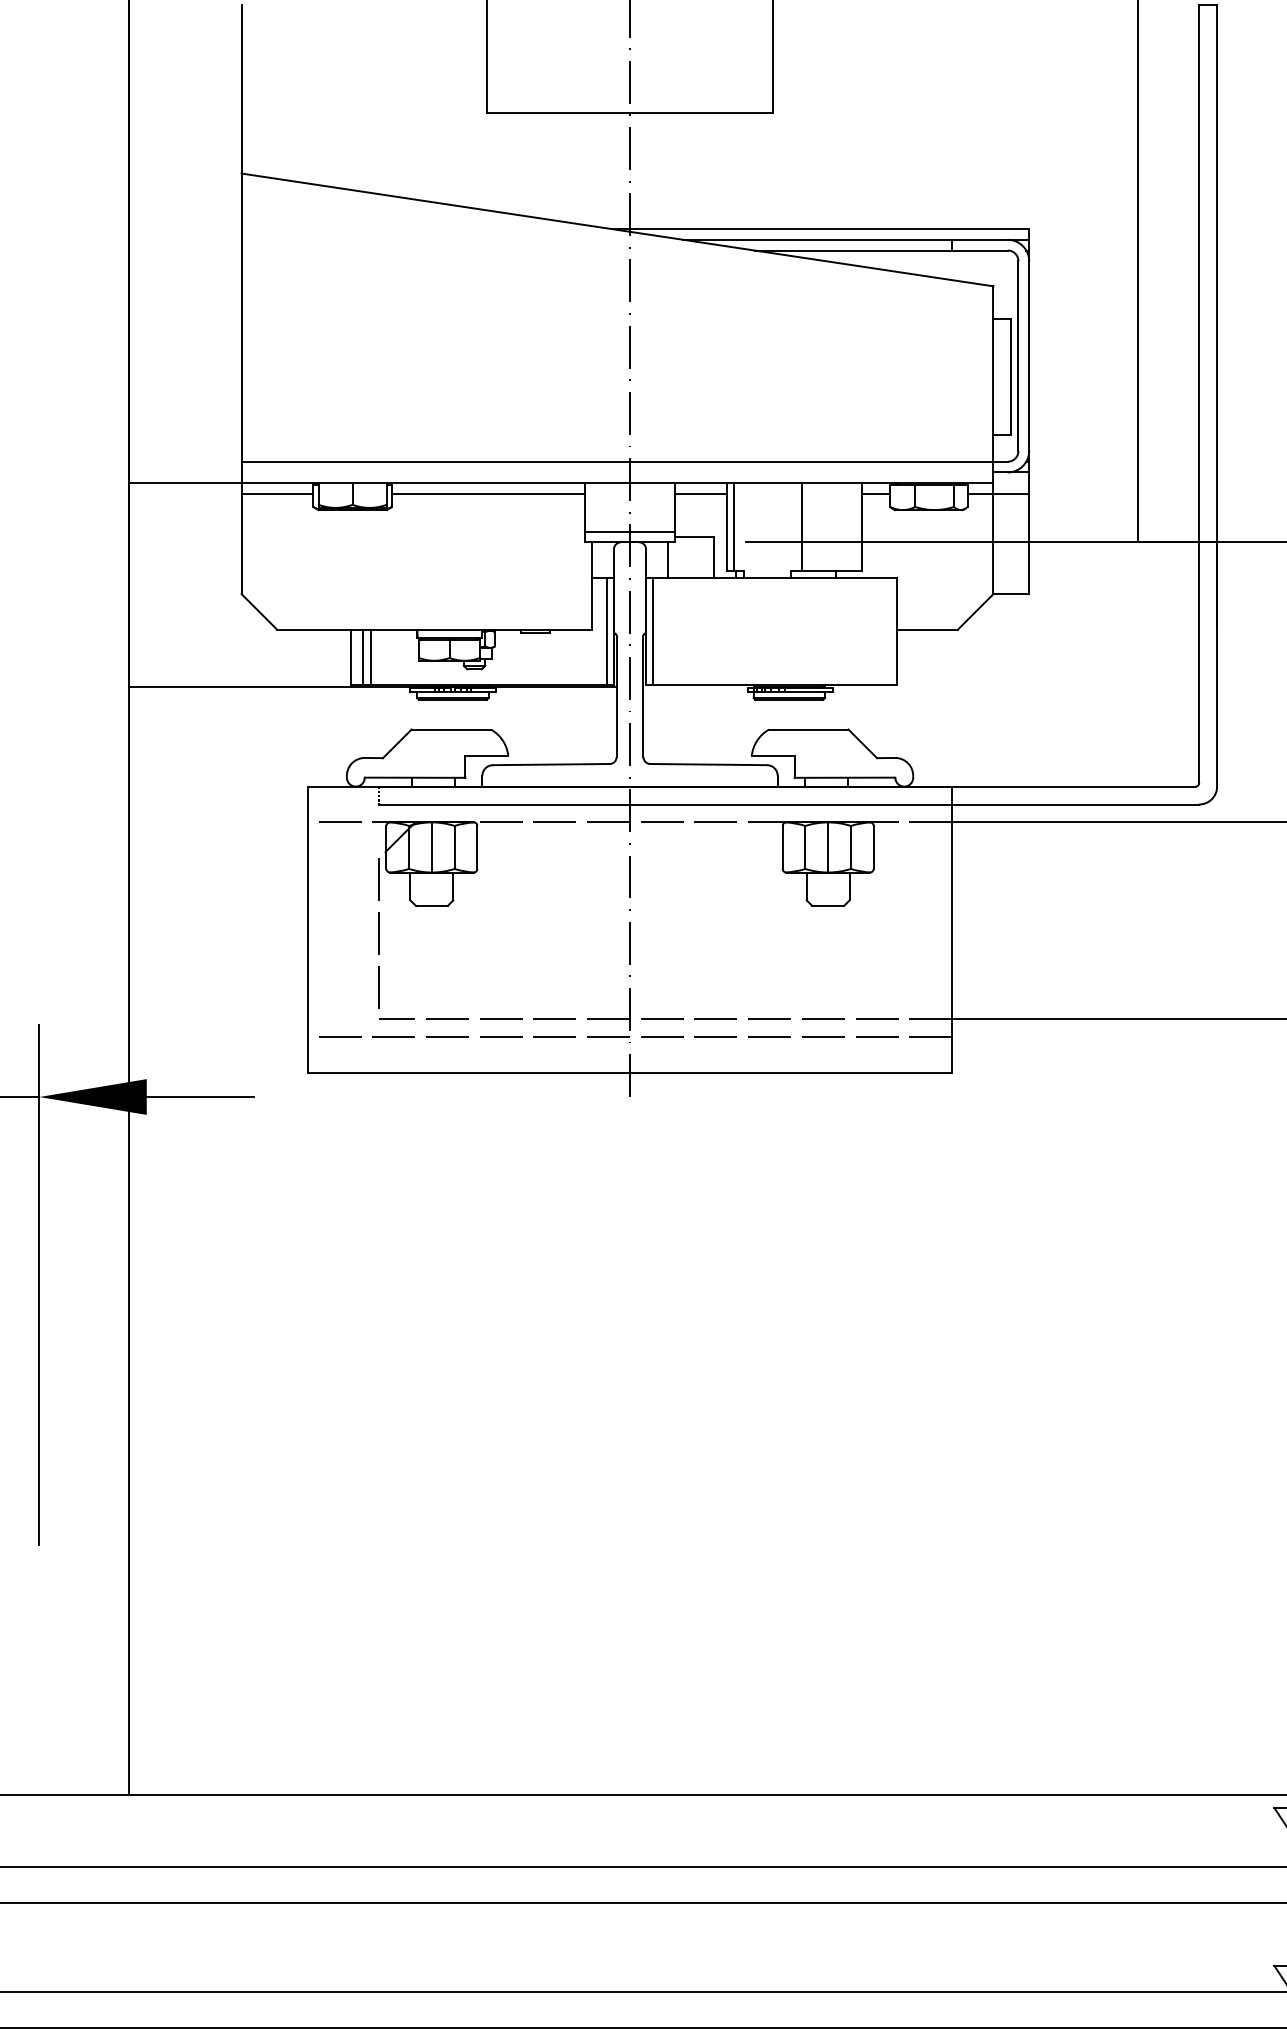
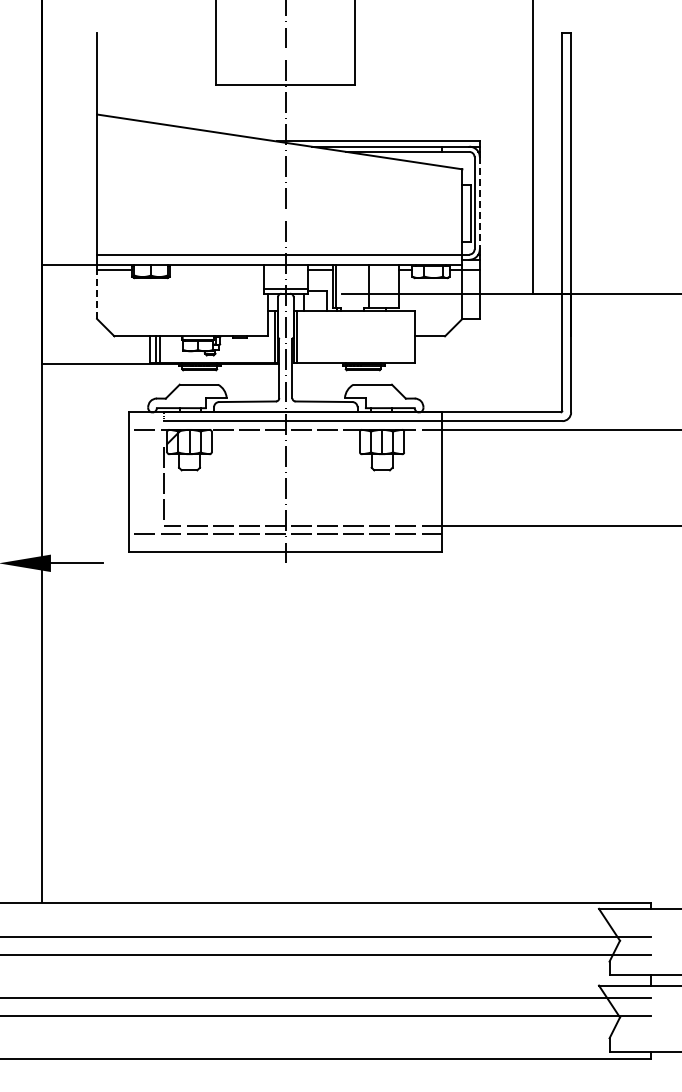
line: (1028, 356) -> (479, 203), solid -> dashed
line: (489, 494) -> (217, 270), removed
line: (242, 543) -> (97, 294), solid -> dashed

